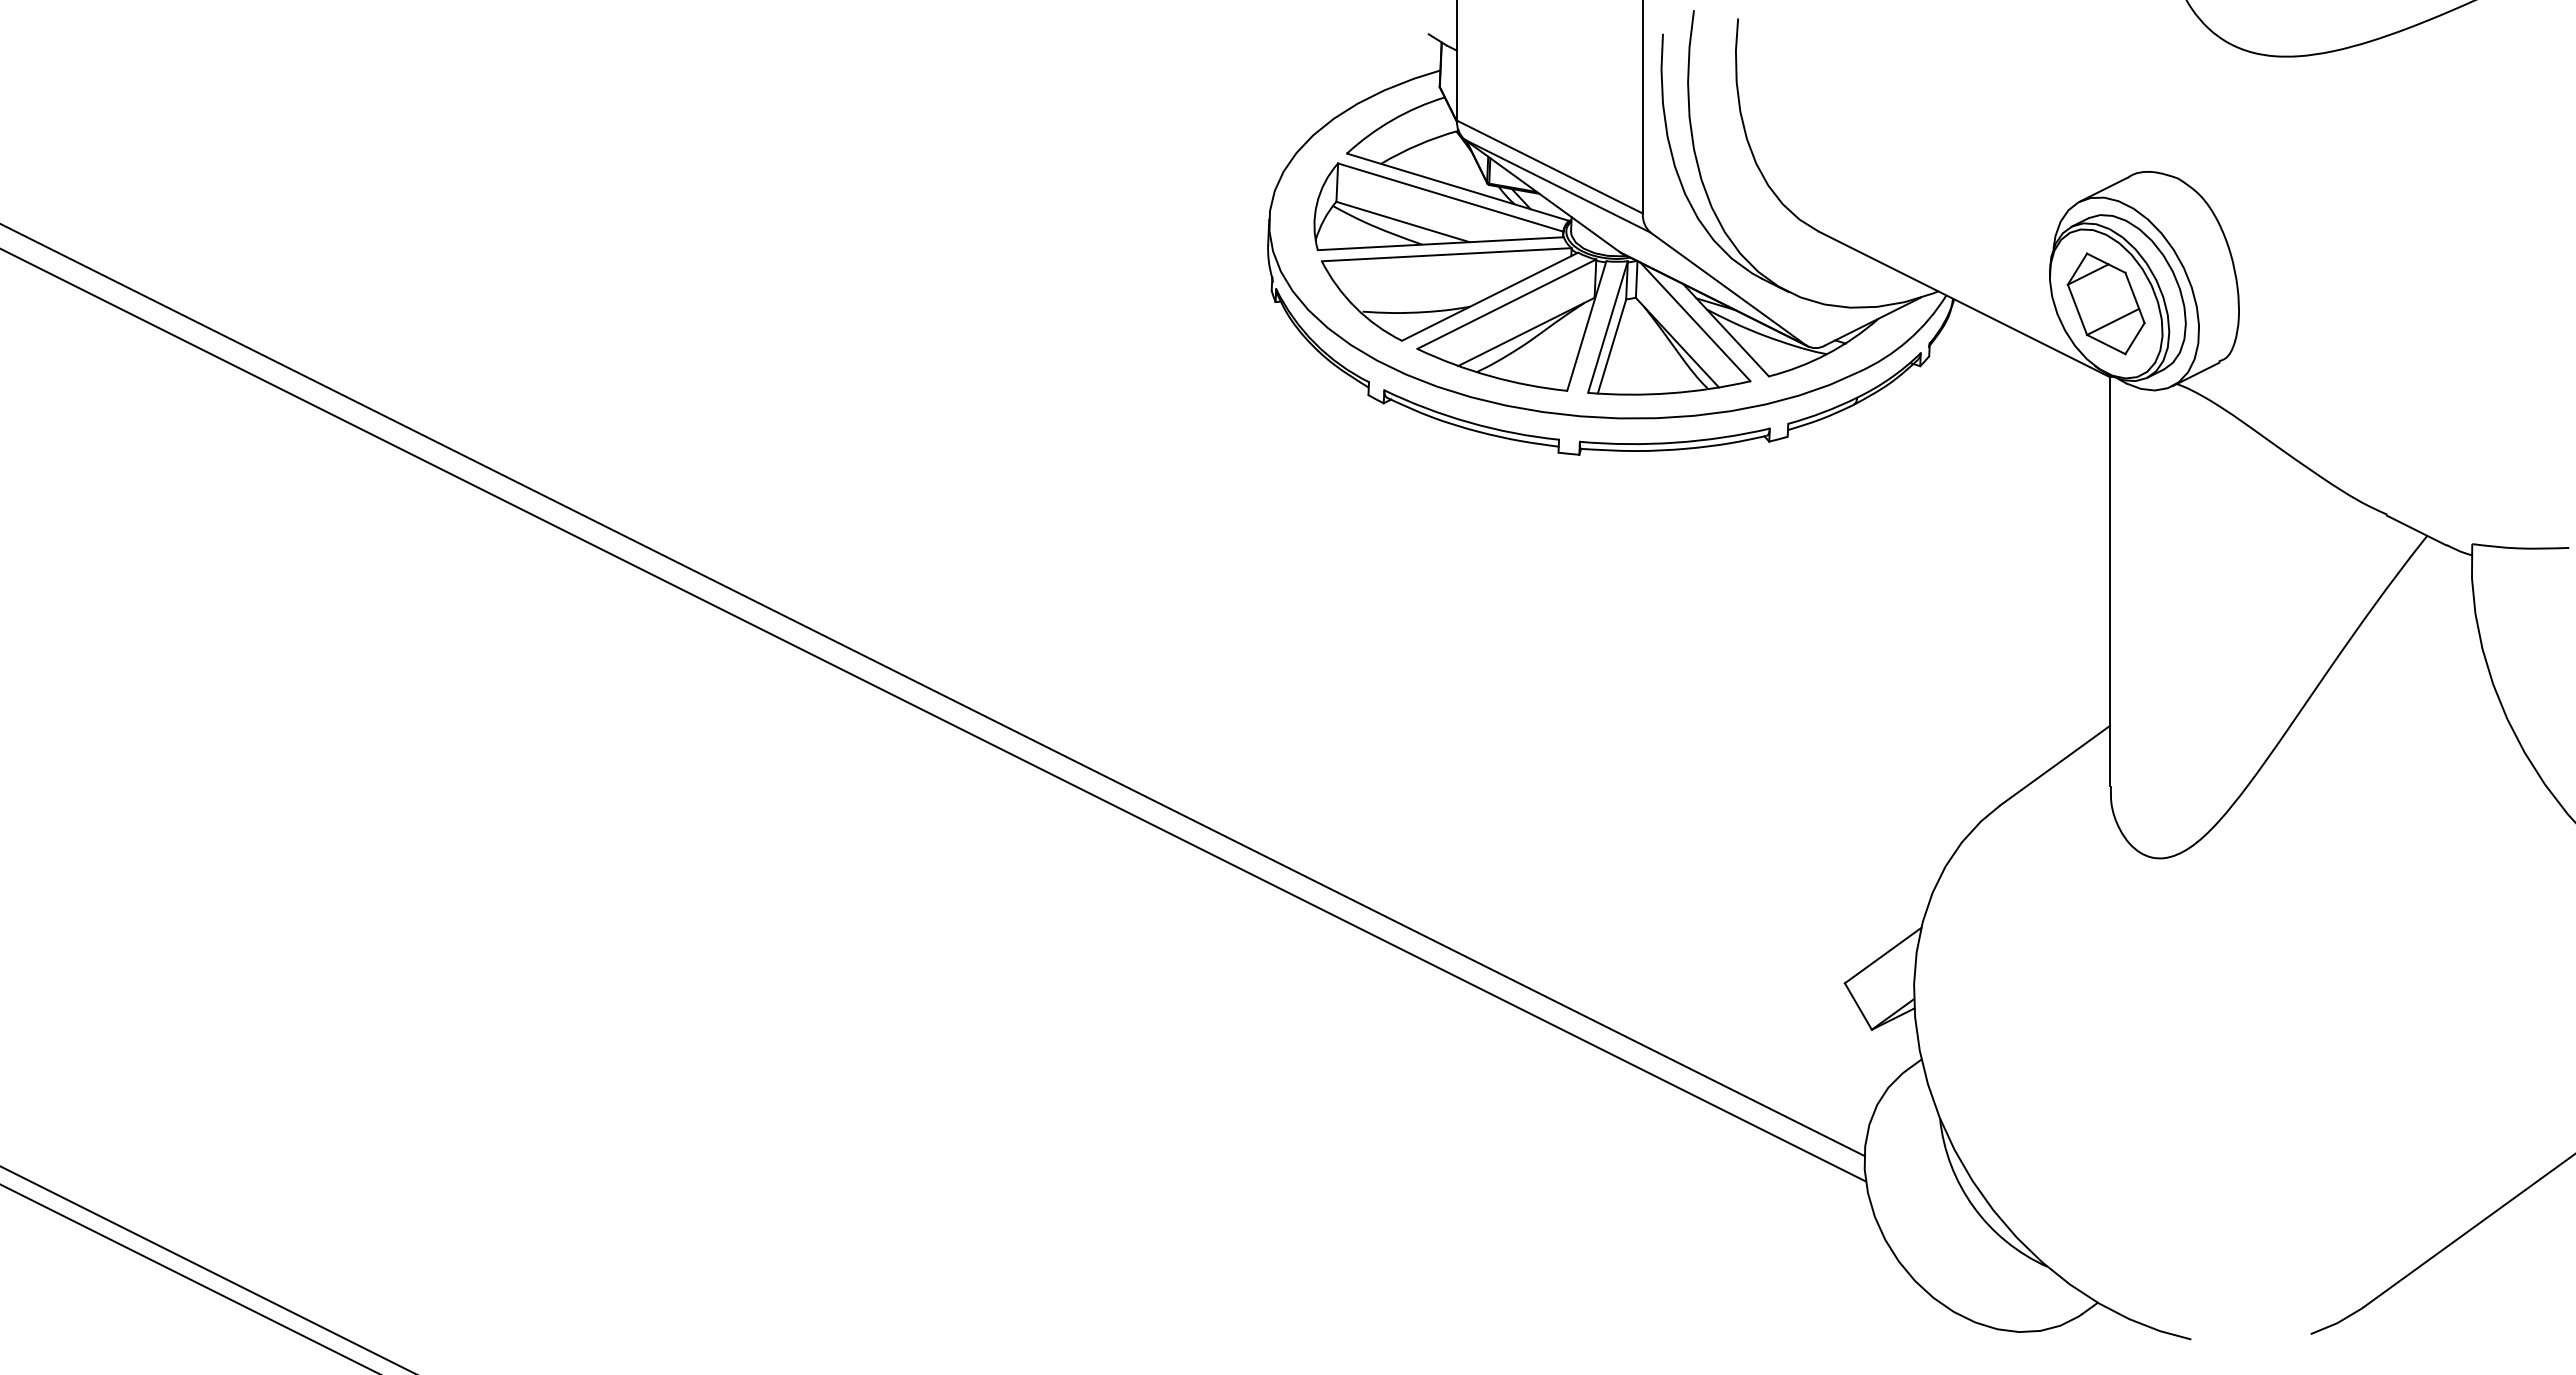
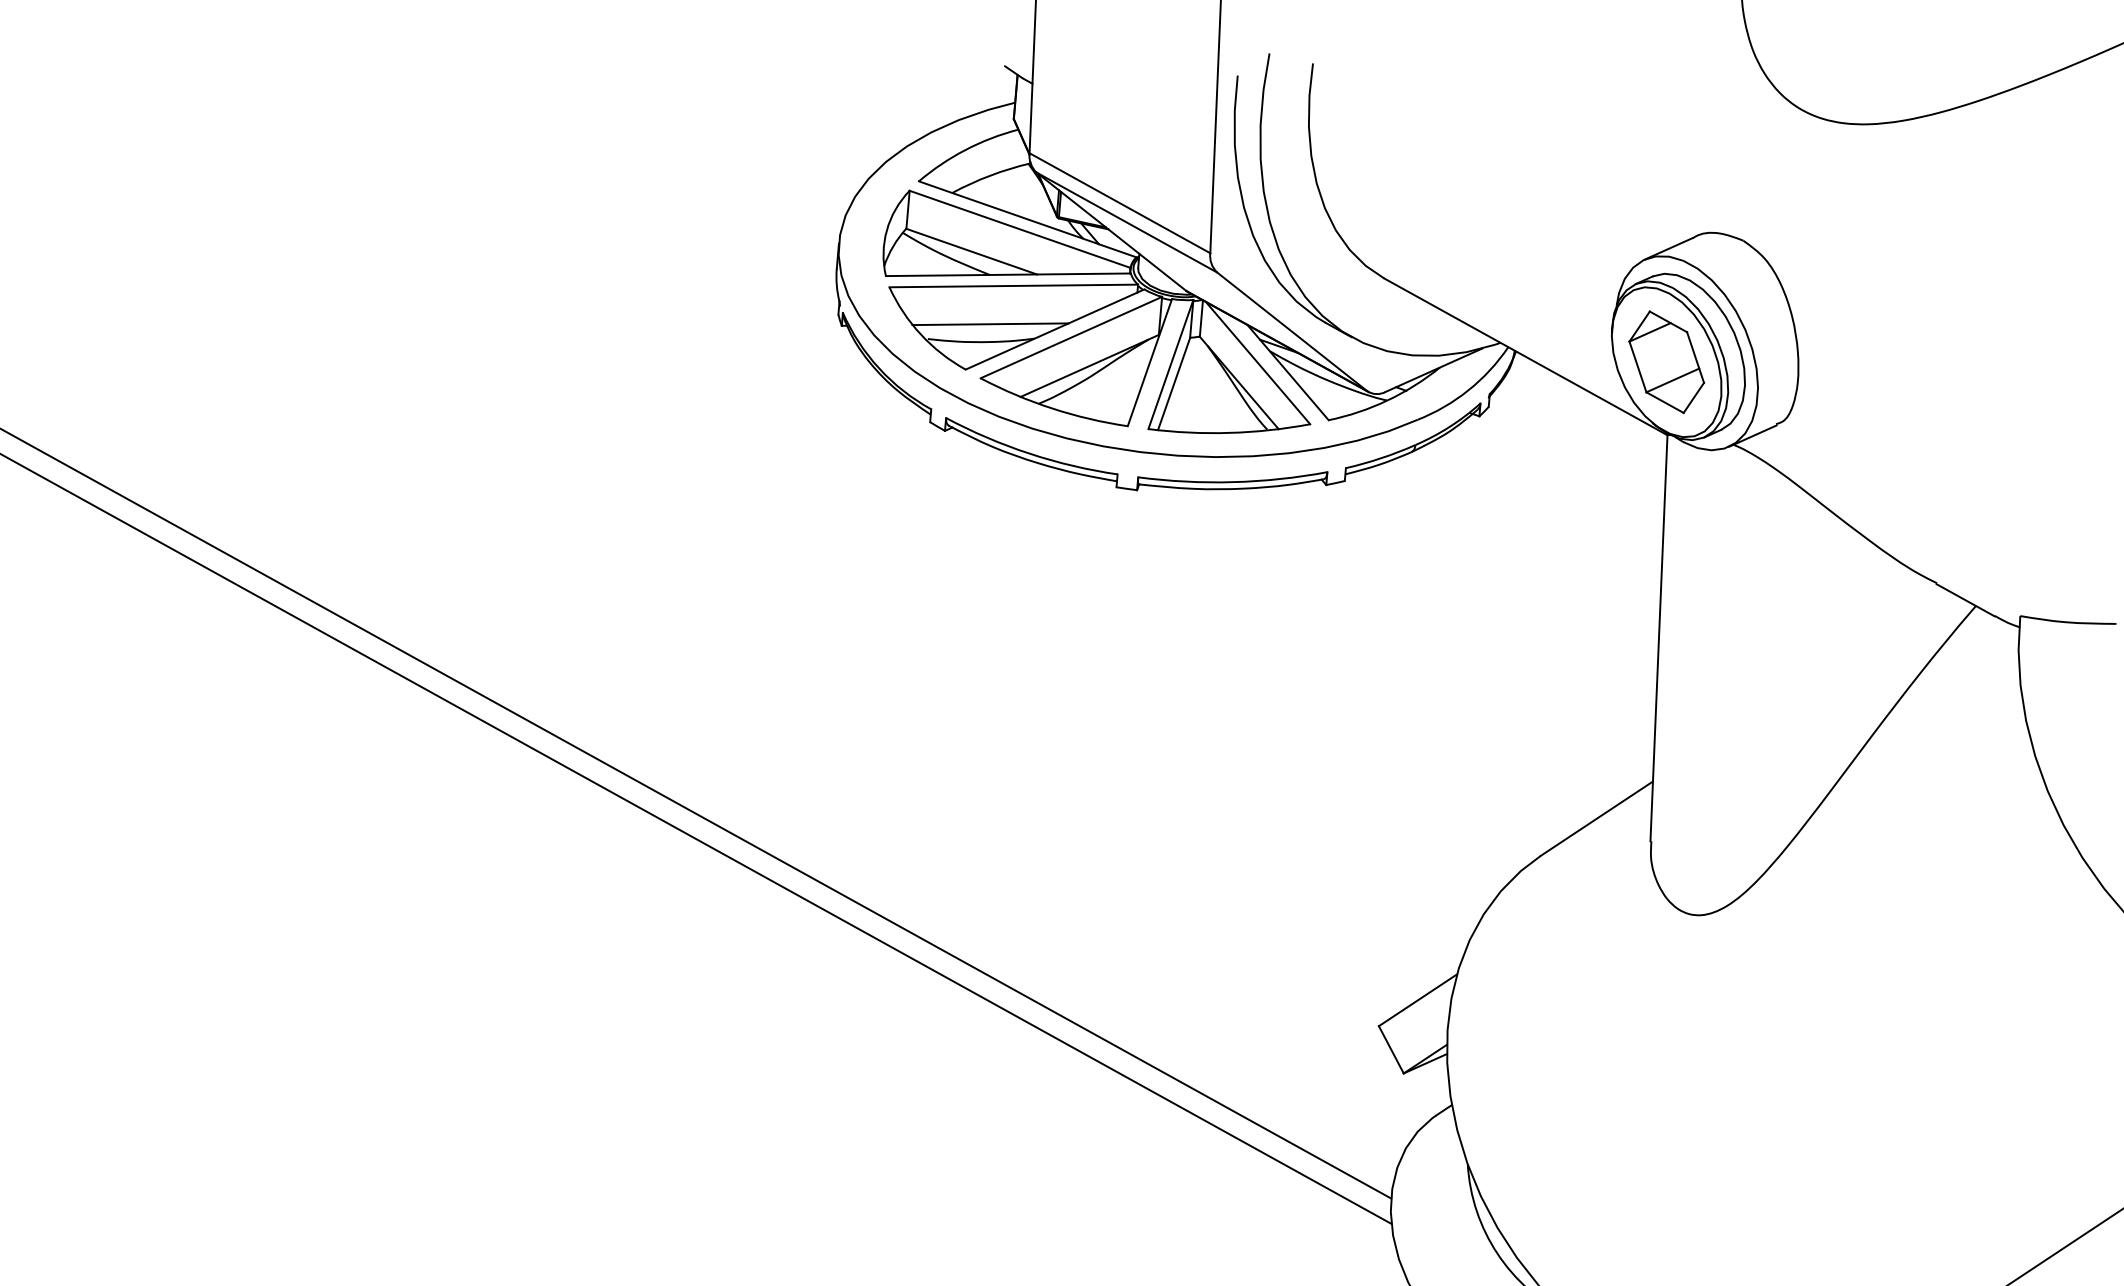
line: (1424, 294) -> (990, 324), added

